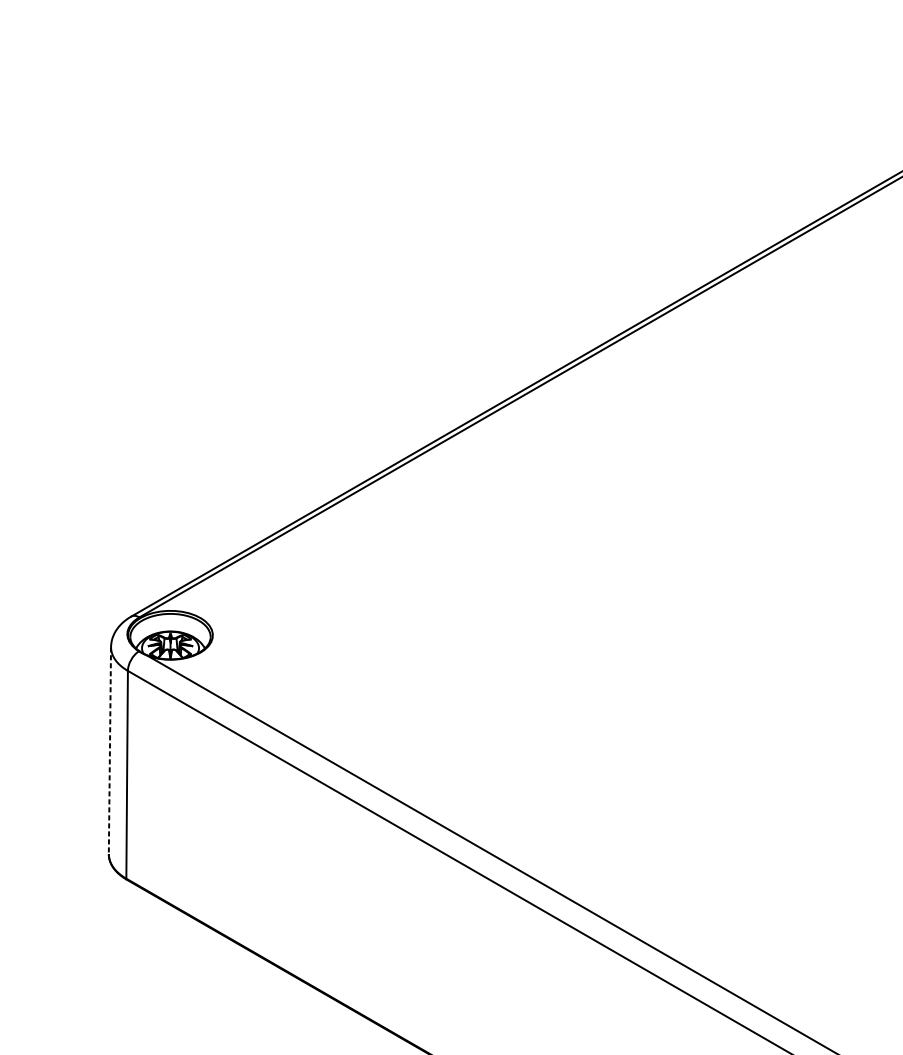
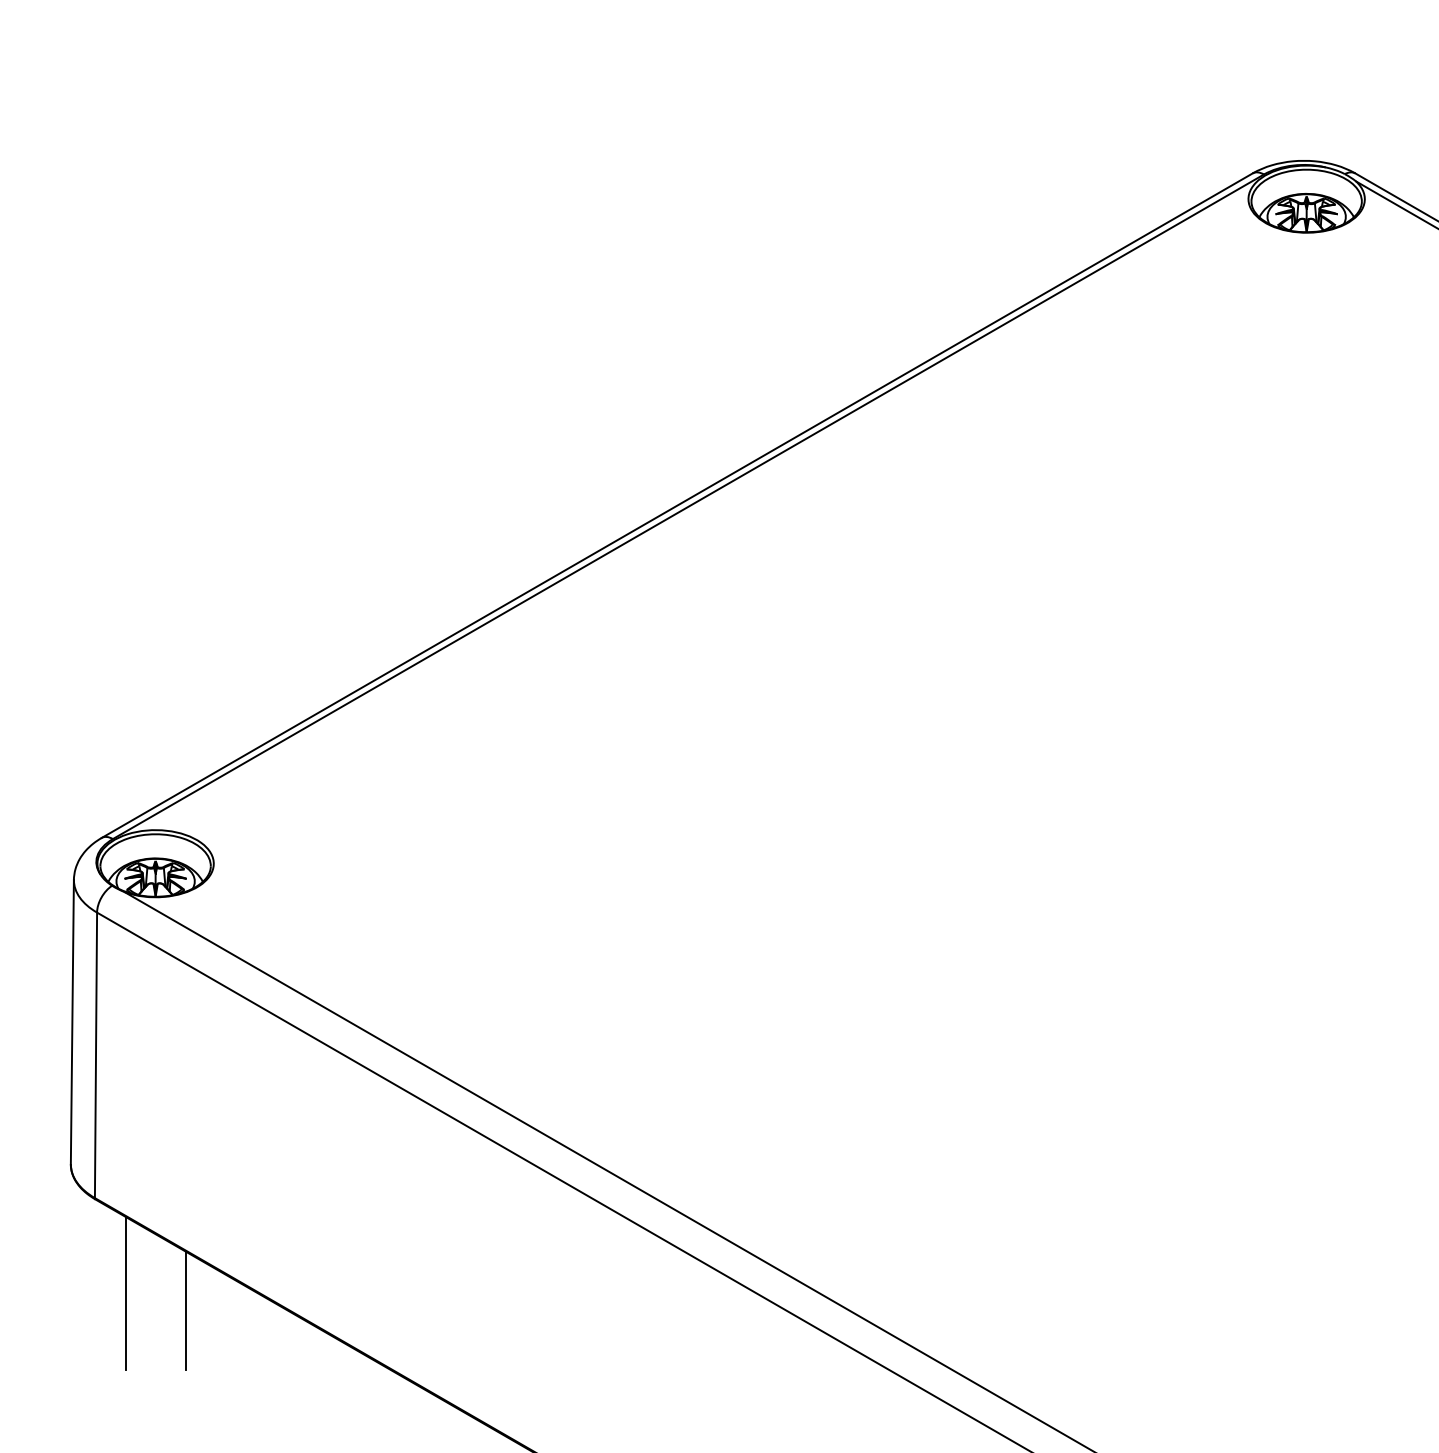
line: (110, 750) -> (72, 1022), dashed -> solid
line: (148, 947) -> (125, 1292), added
line: (192, 960) -> (185, 1310), added

